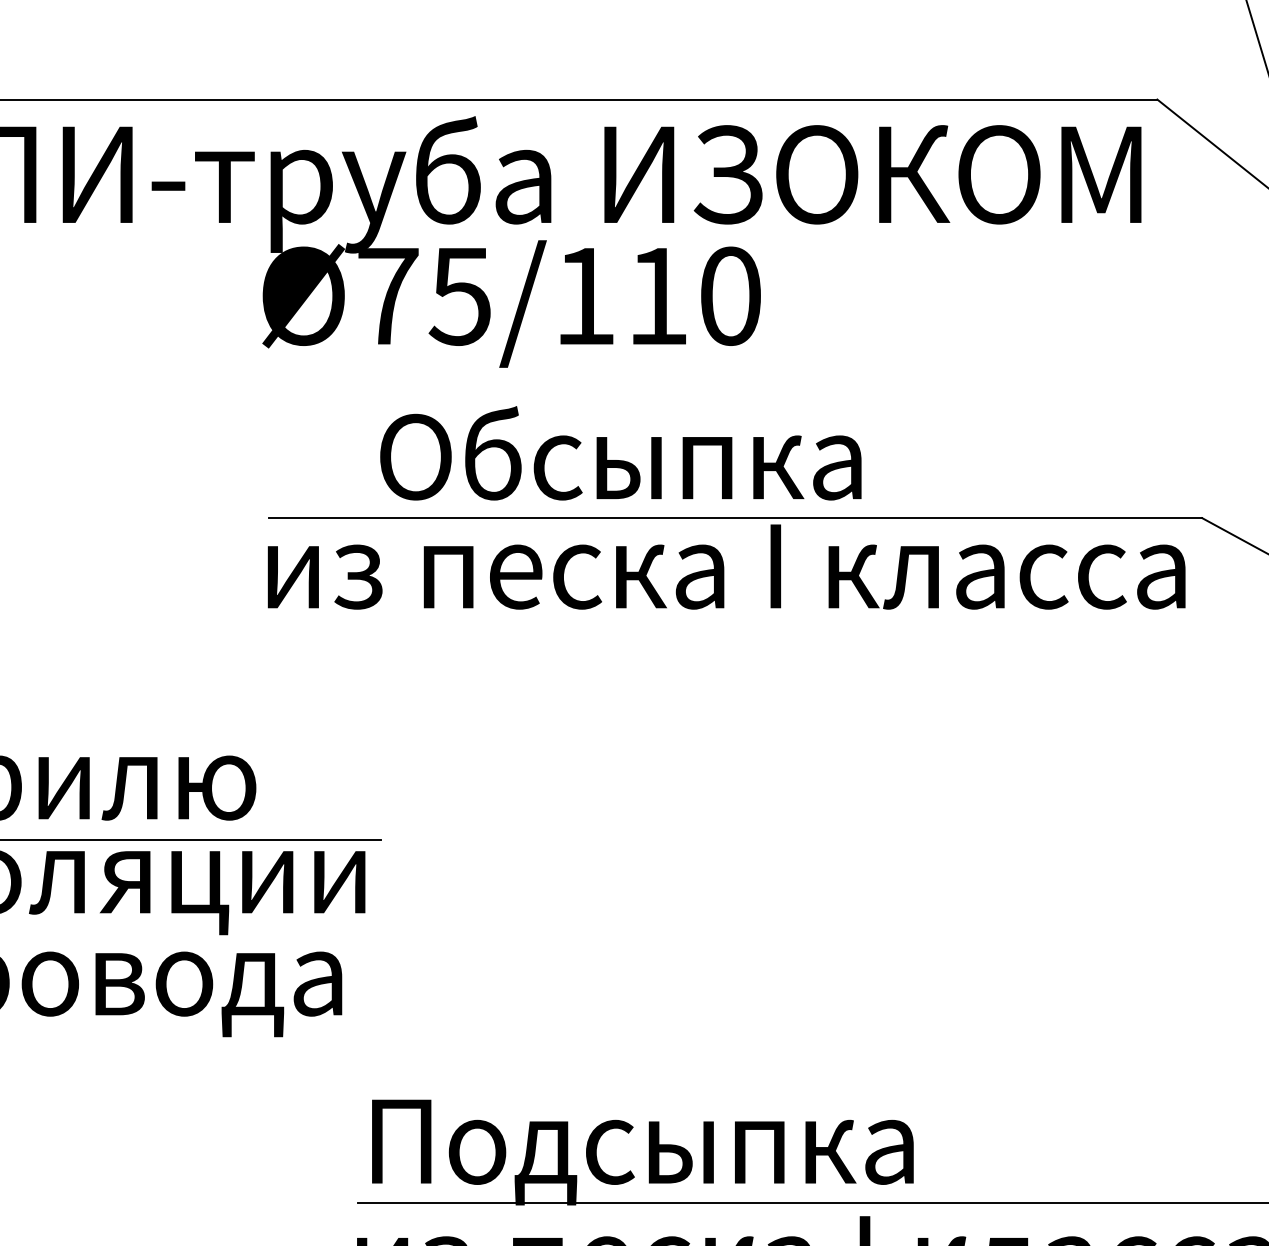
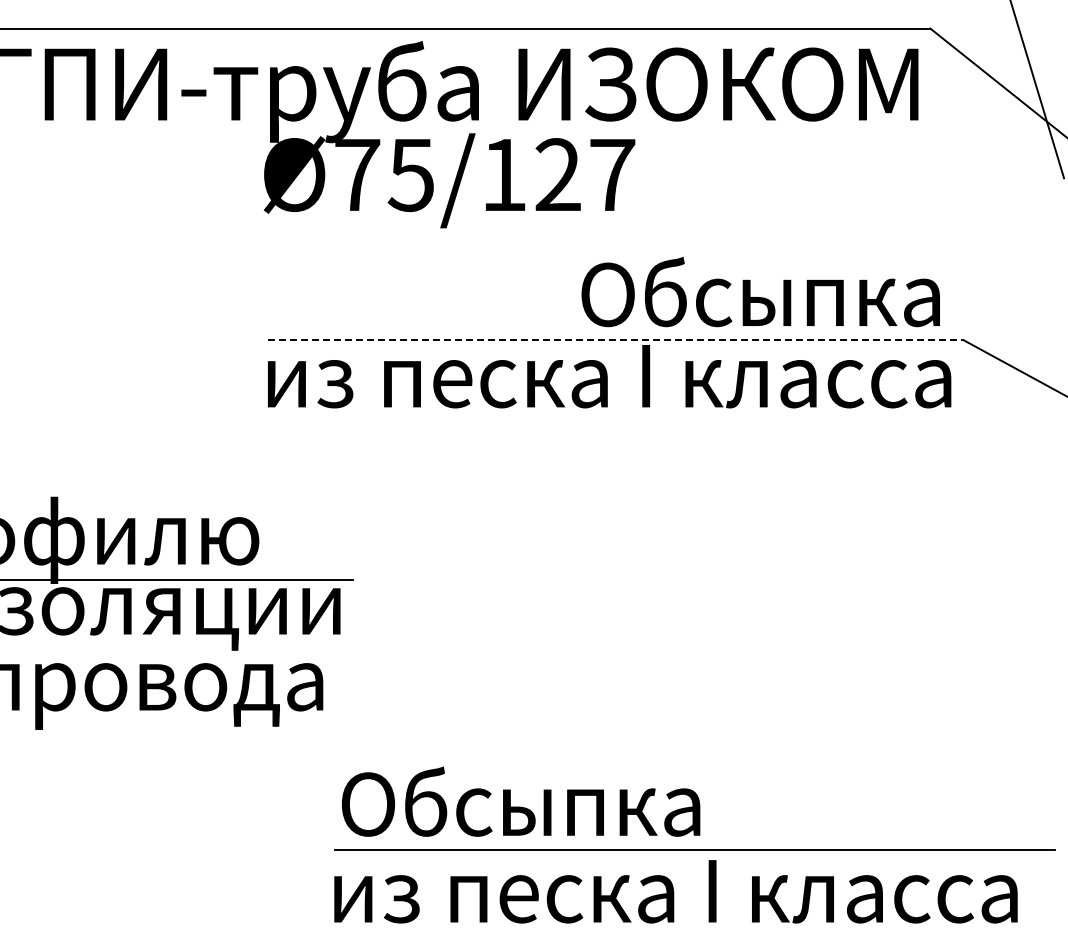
text: (694, 296) -> (585, 175), Ø75/110 -> Ø75/127
text: (620, 452) -> (760, 291), moved
line: (735, 518) -> (616, 340), solid -> dashed
text: (639, 1148) -> (544, 809), Подсыпка -> Обсыпка

